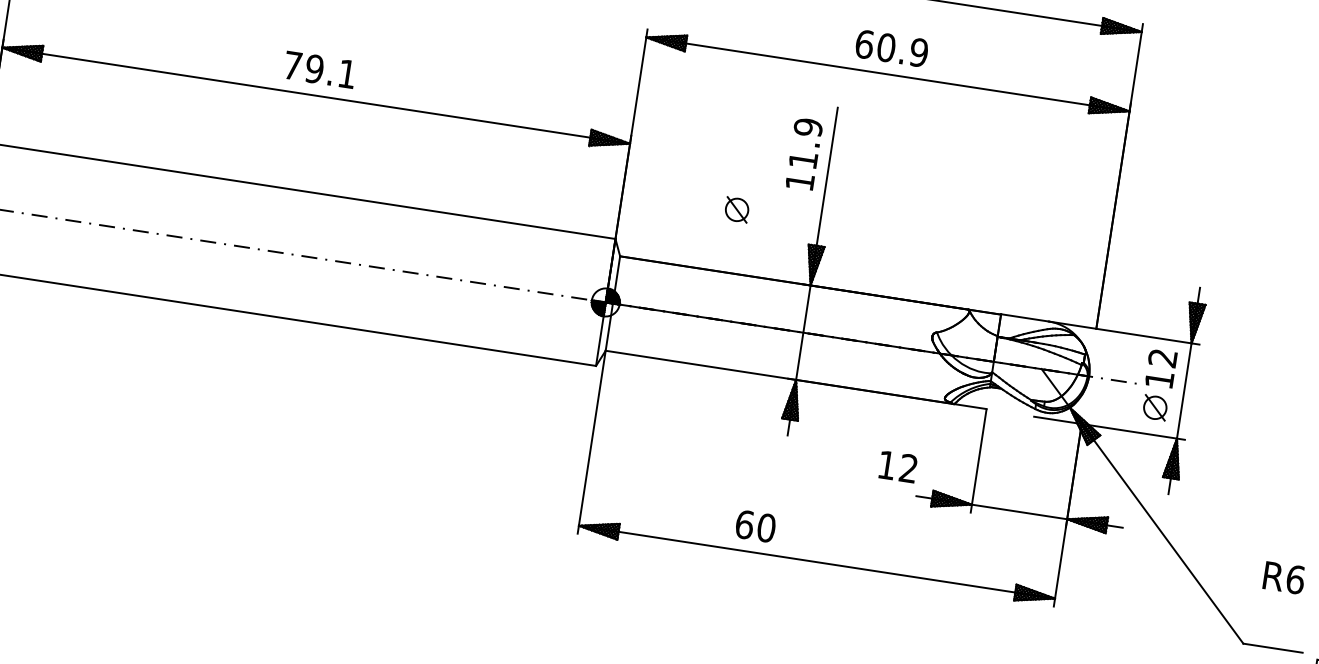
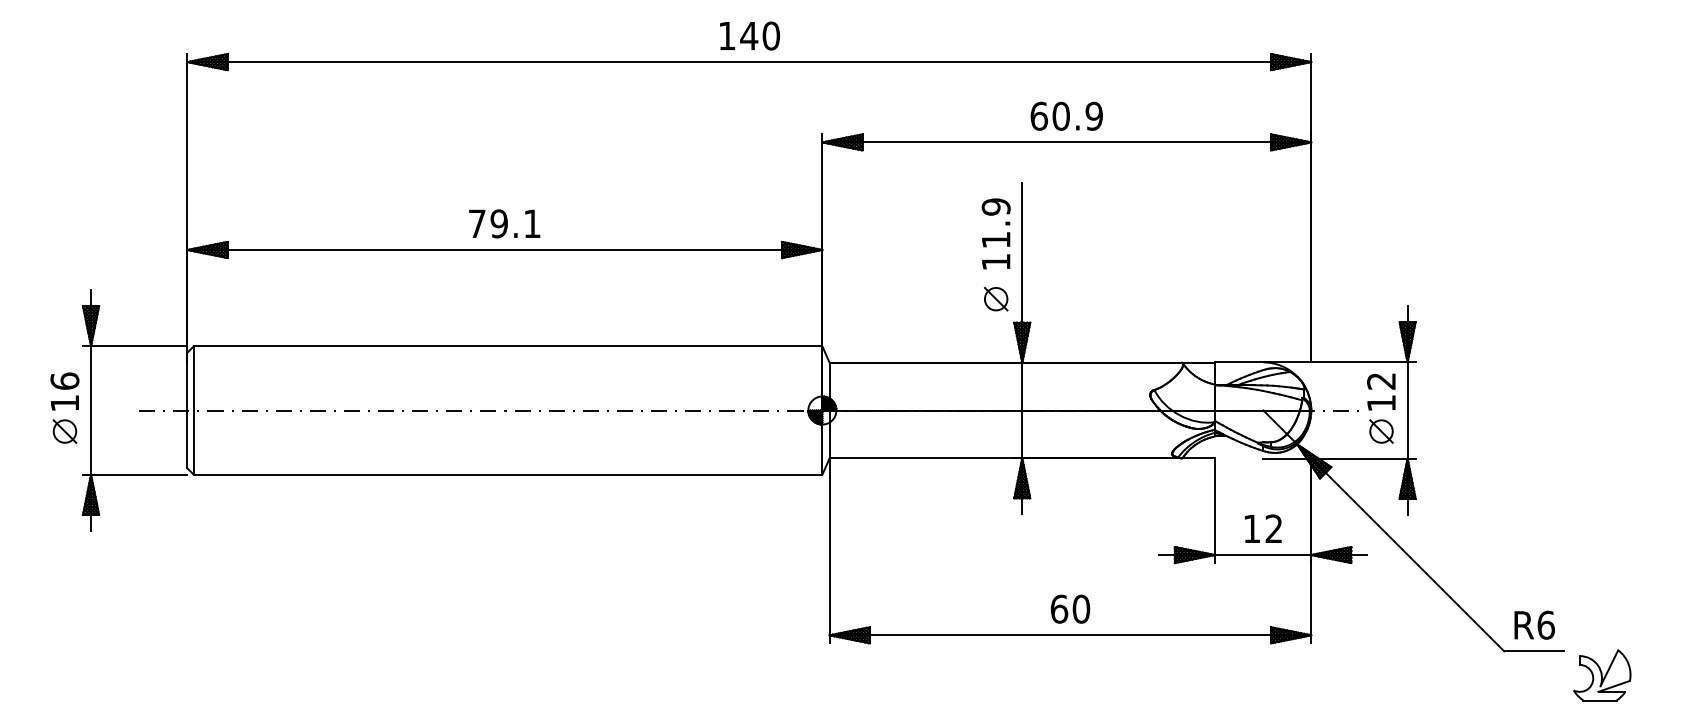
part: (737, 210) -> (996, 299), moved
text: (897, 466) -> (1262, 528), moved
text: (755, 525) -> (1070, 608), moved
text: (1284, 577) -> (1534, 624), moved

